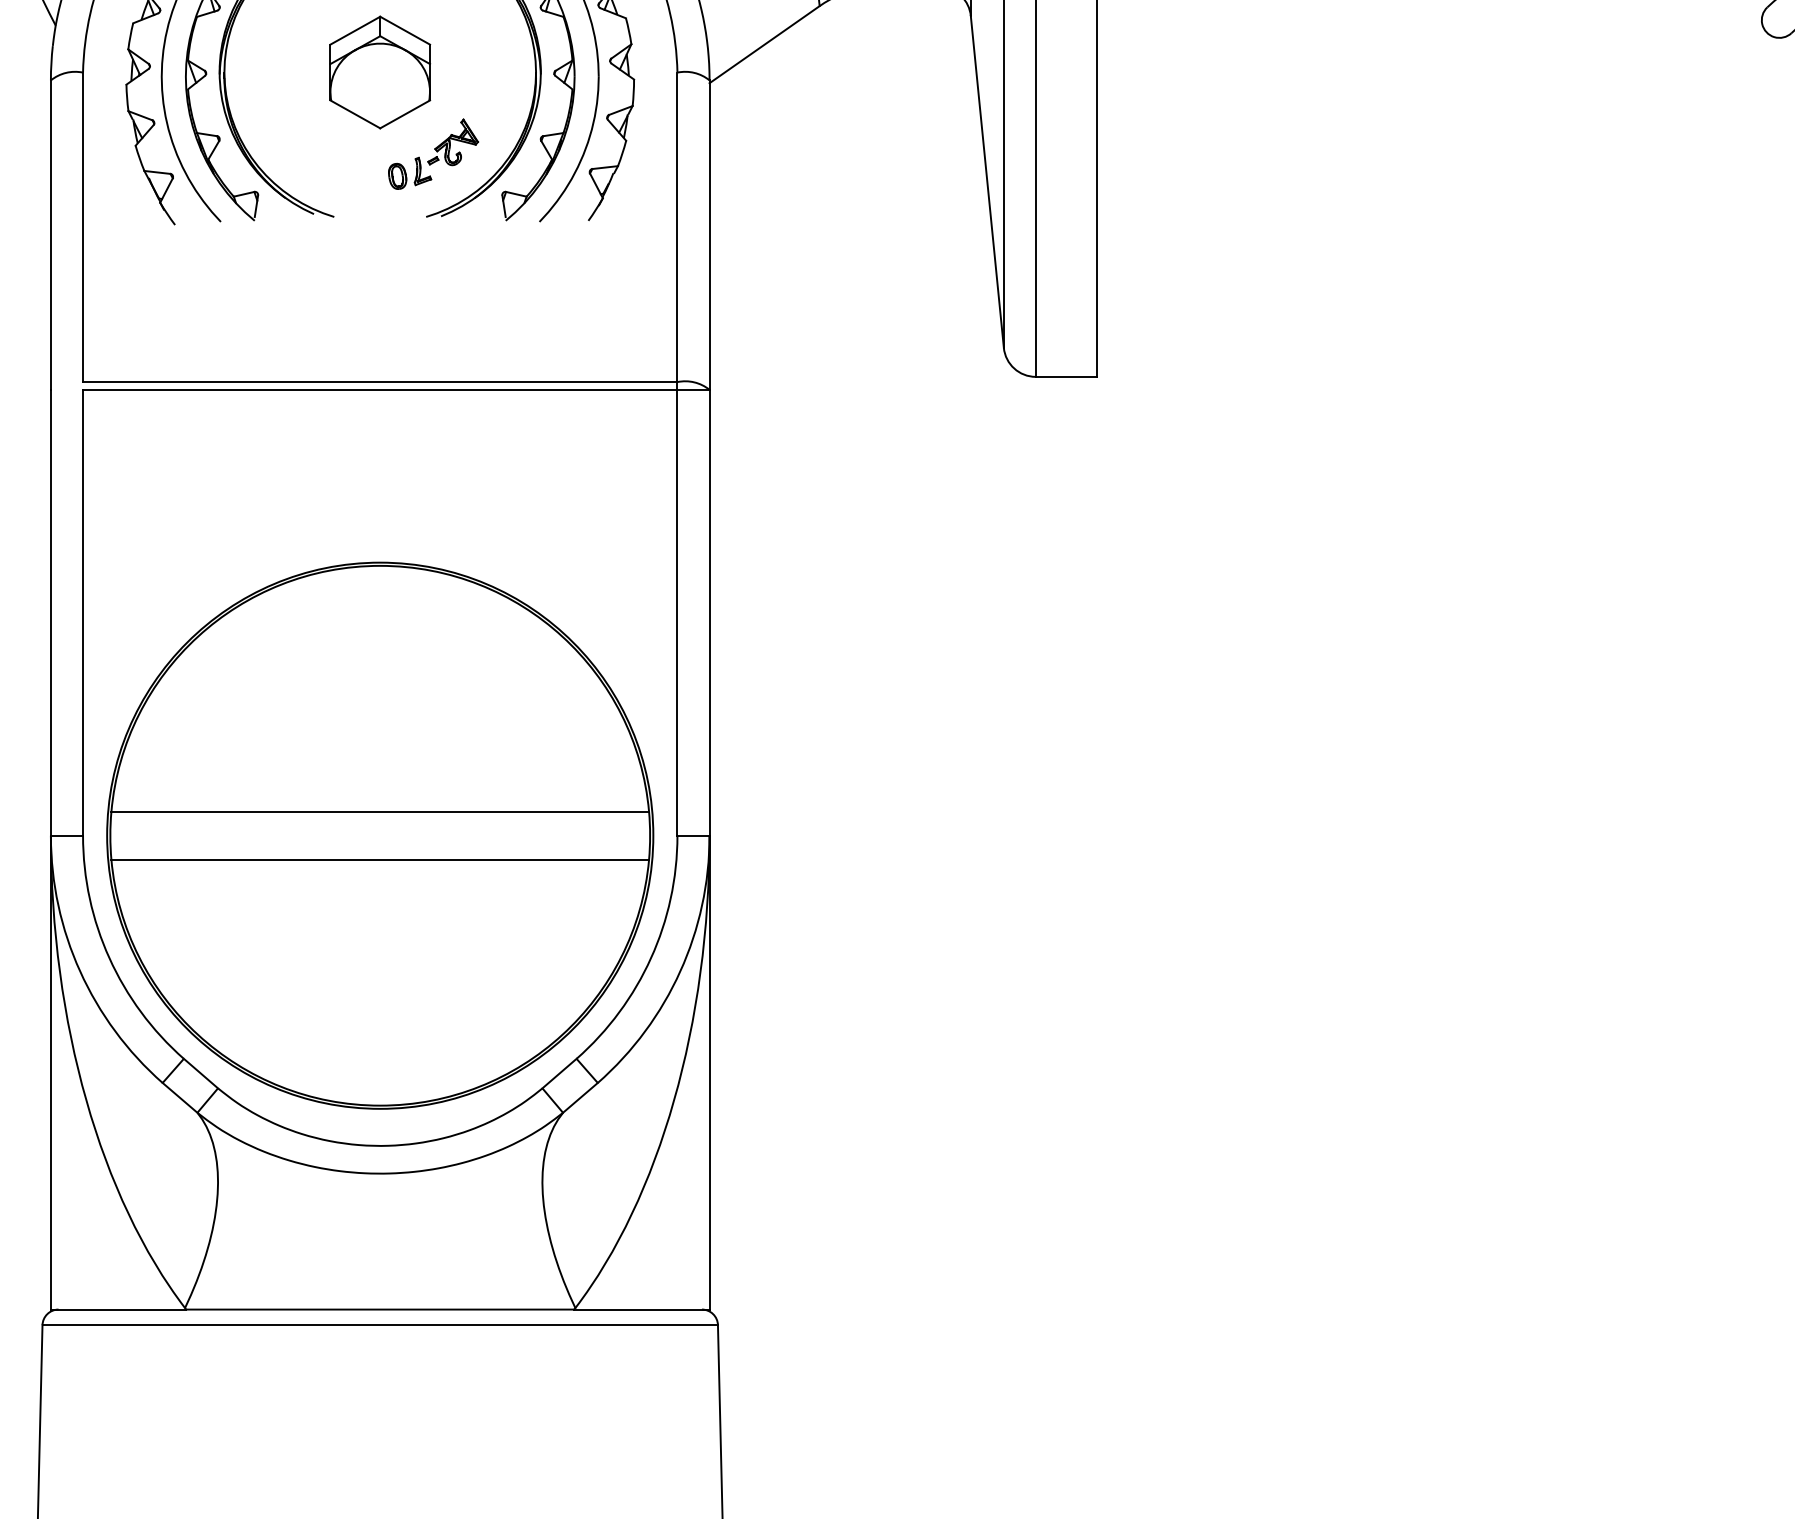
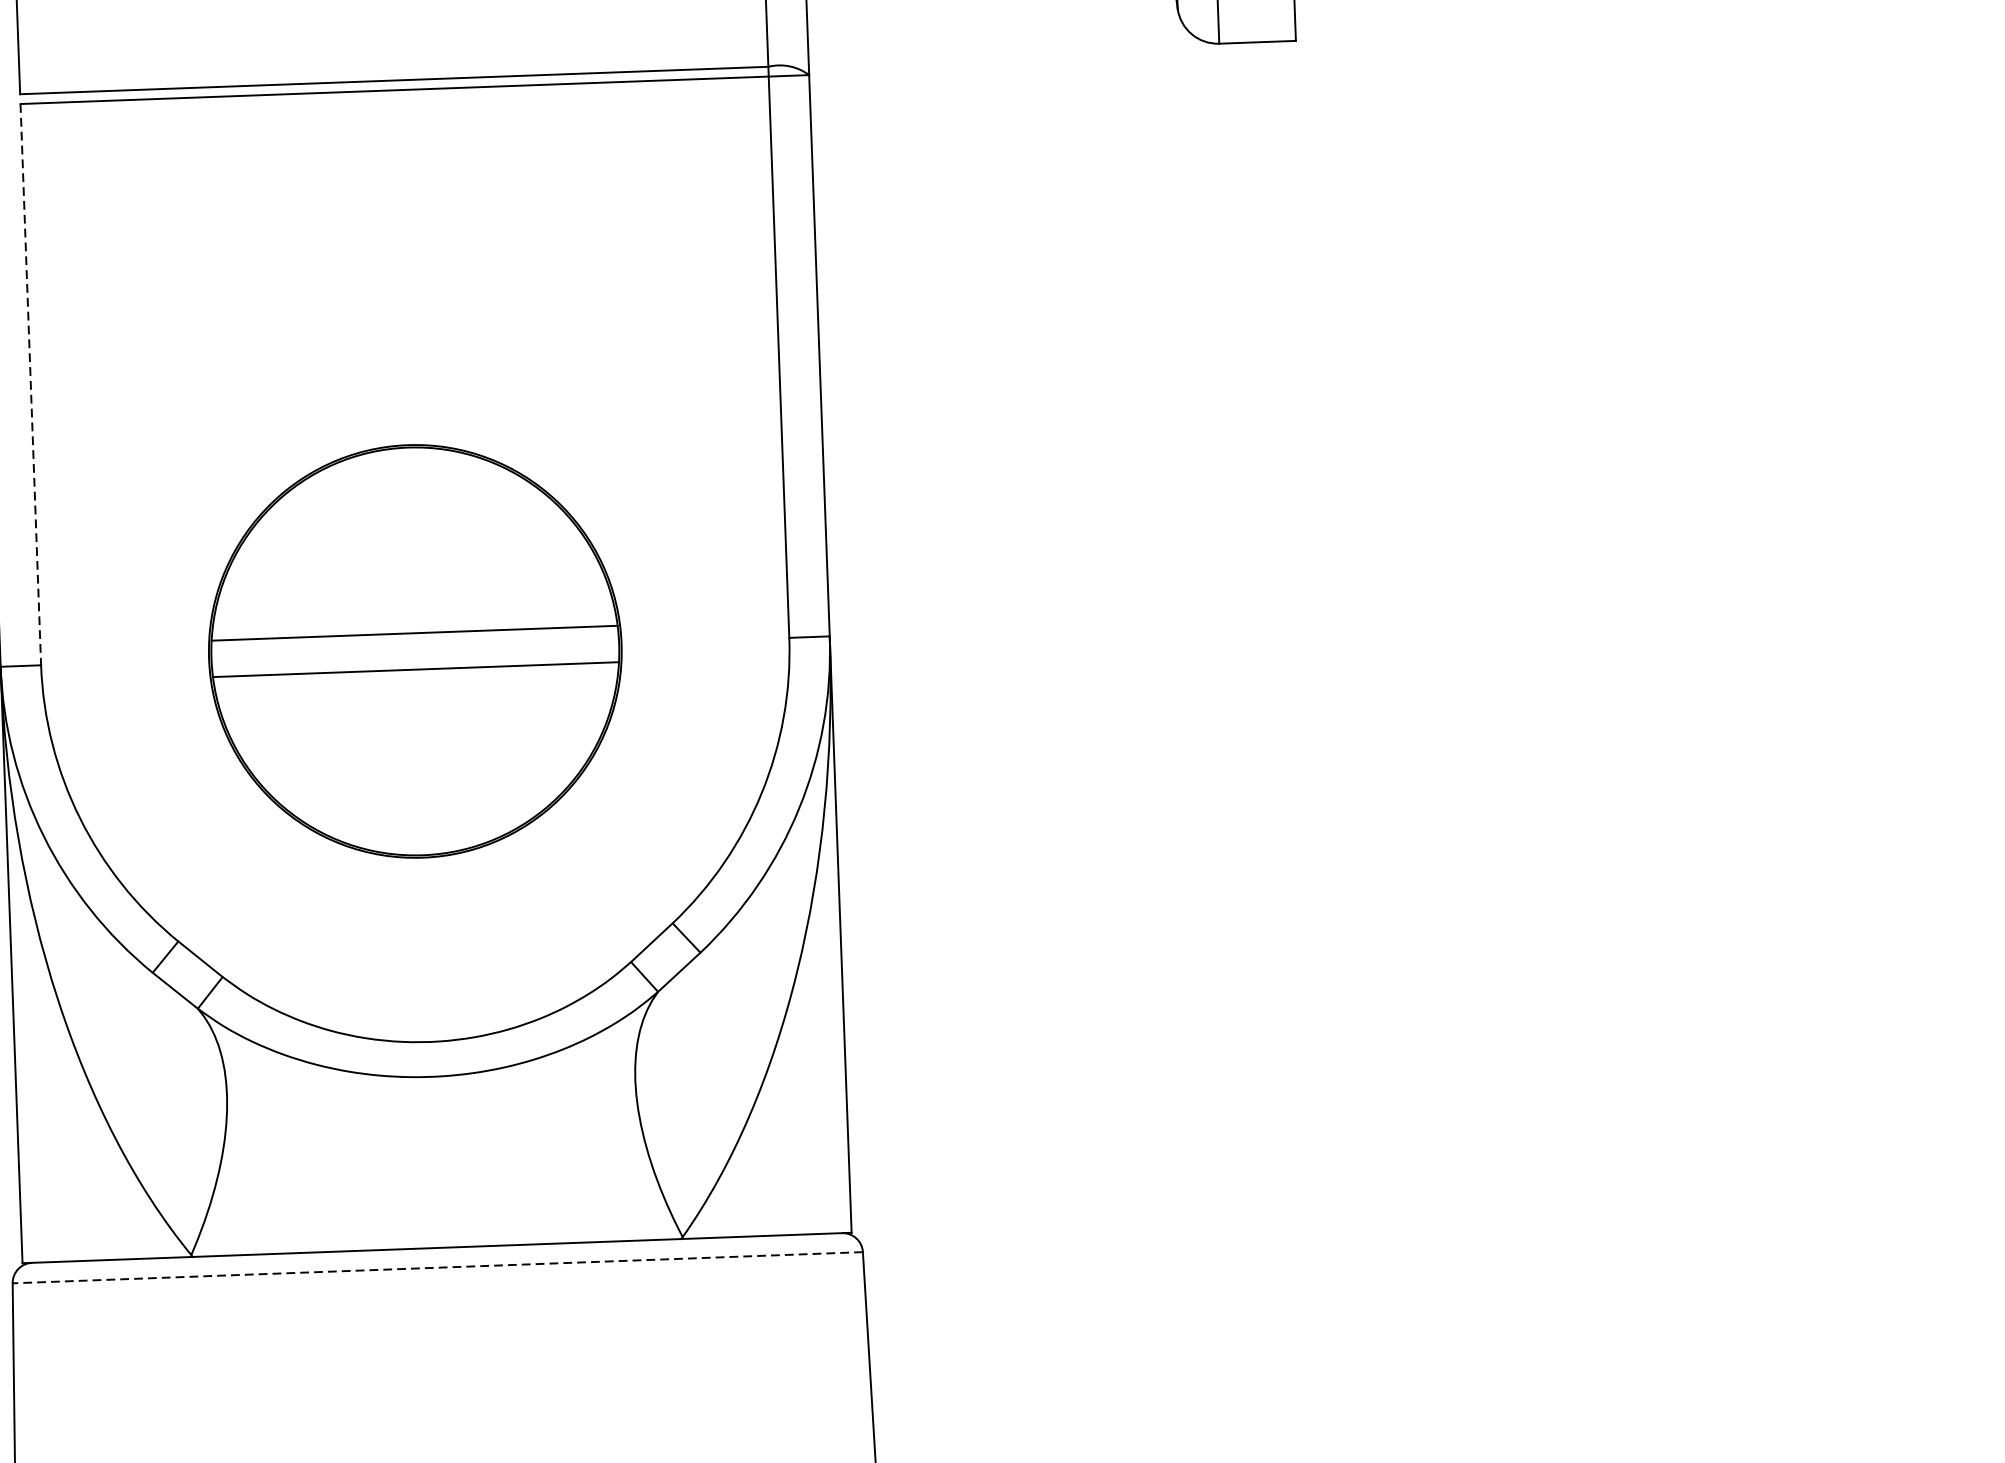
line: (83, 612) -> (31, 384), solid -> dashed
part: (380, 835) -> (415, 651), size x0.6
line: (380, 1325) -> (438, 1268), solid -> dashed

